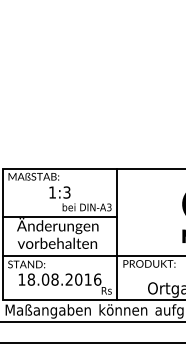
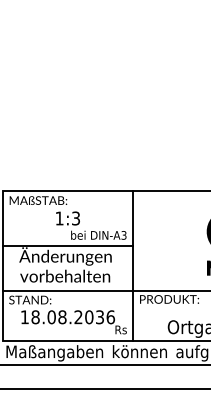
text: (87, 279) -> (99, 317), 18.08.2016 -> 18.08.2036

